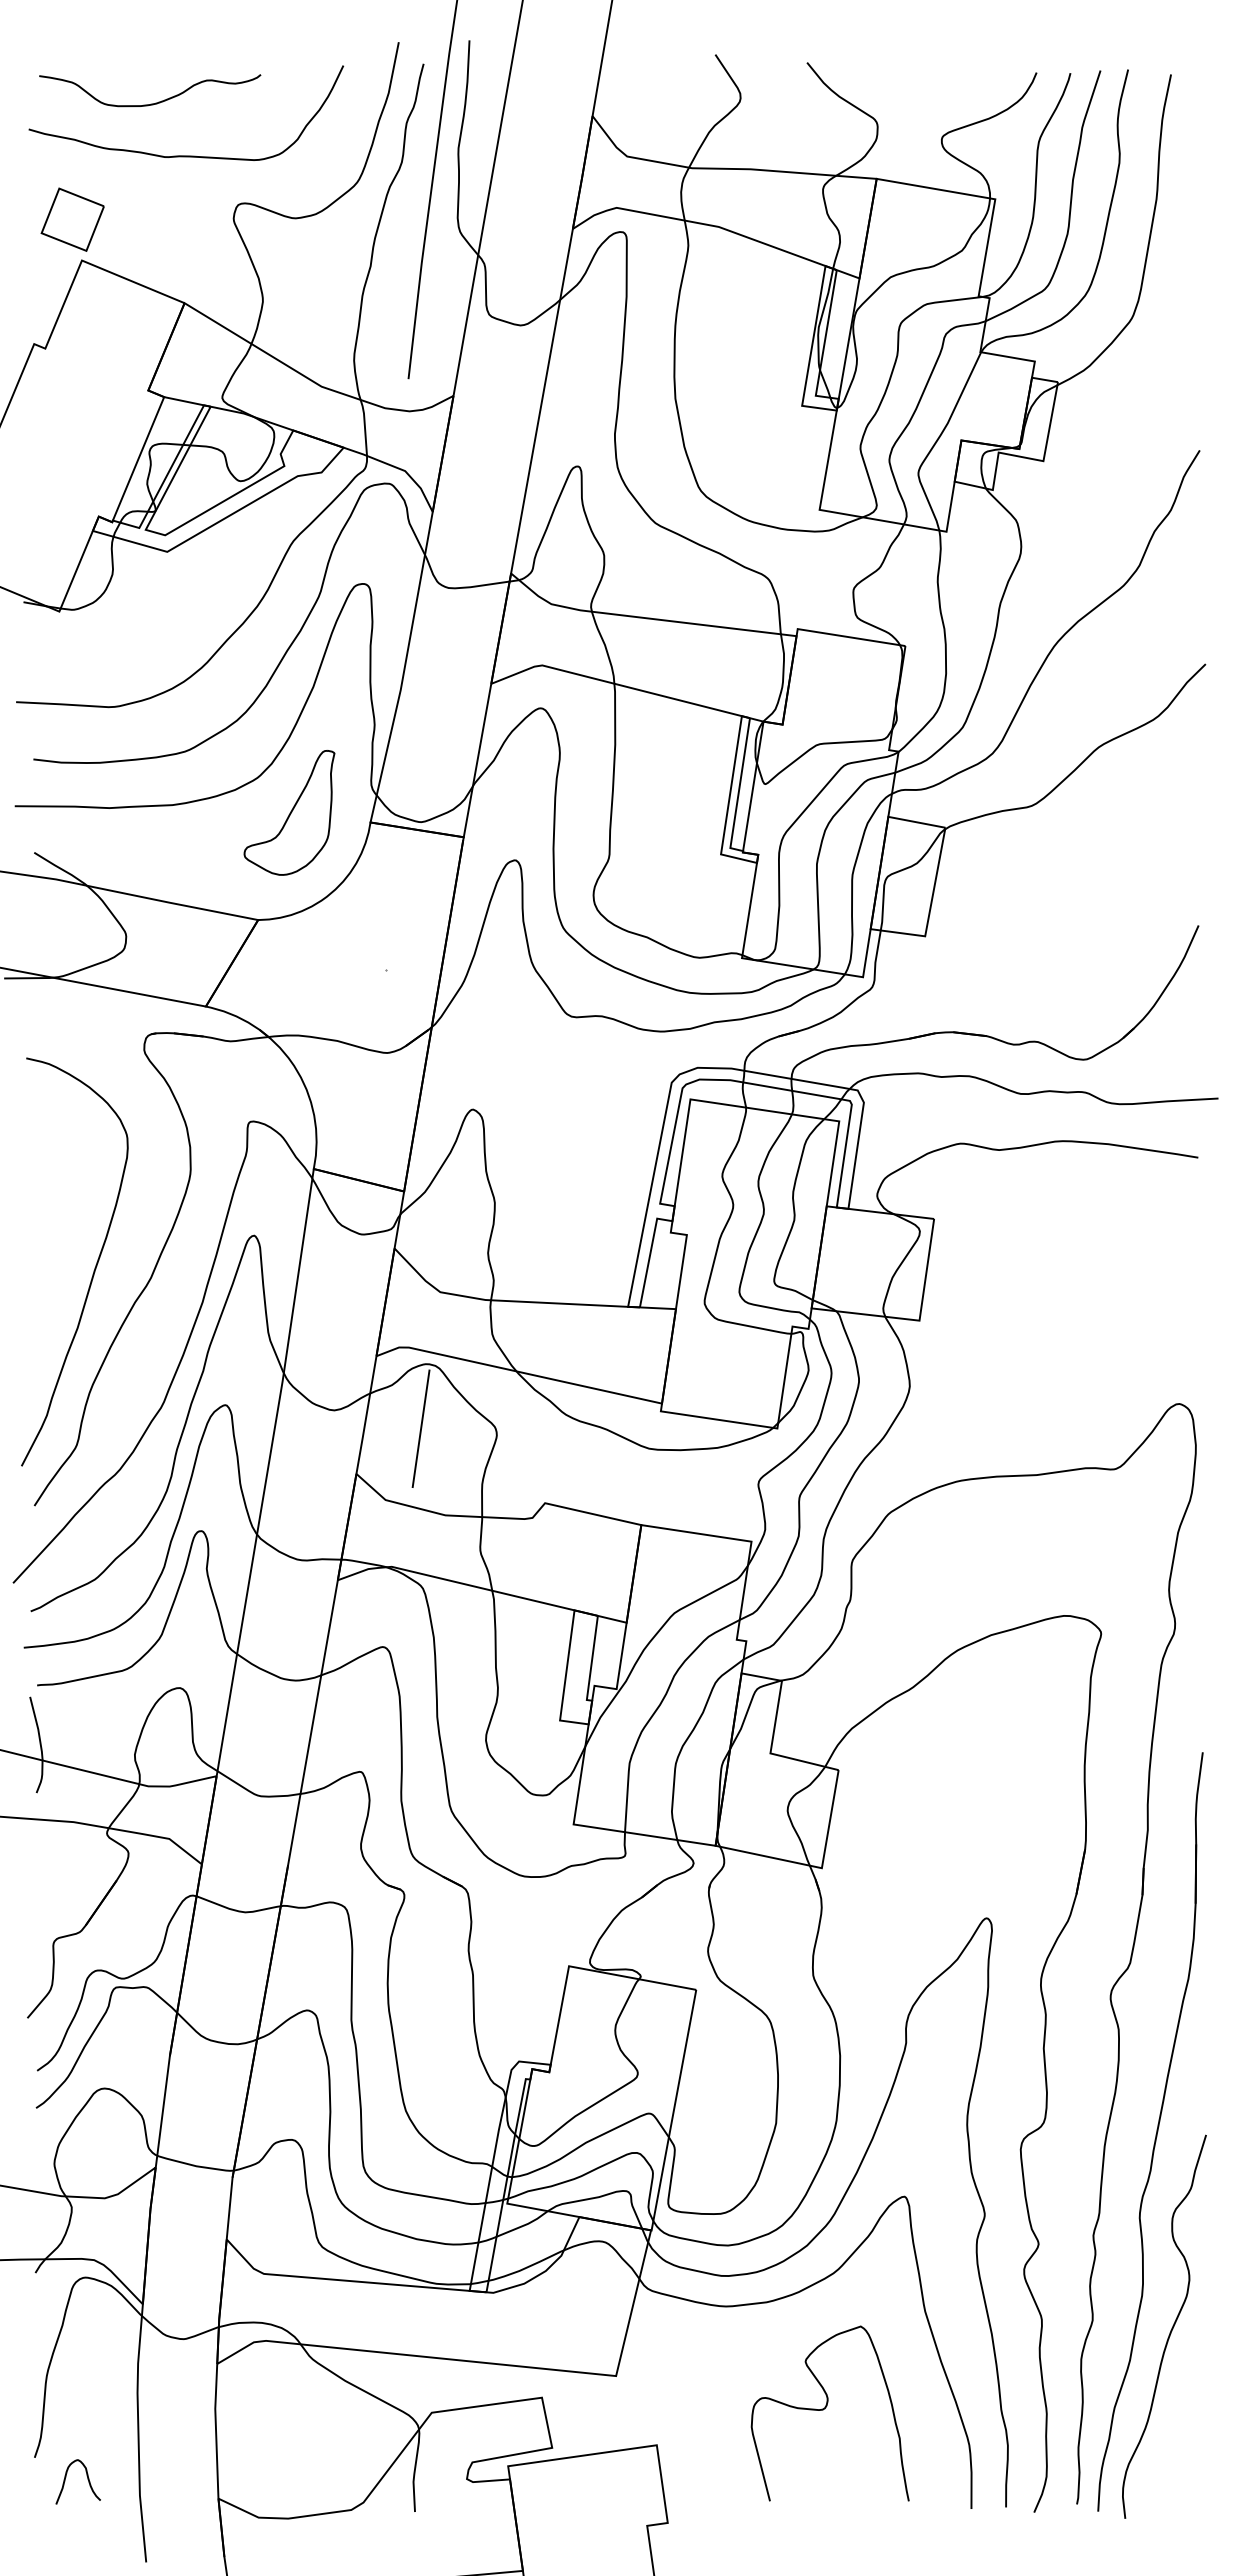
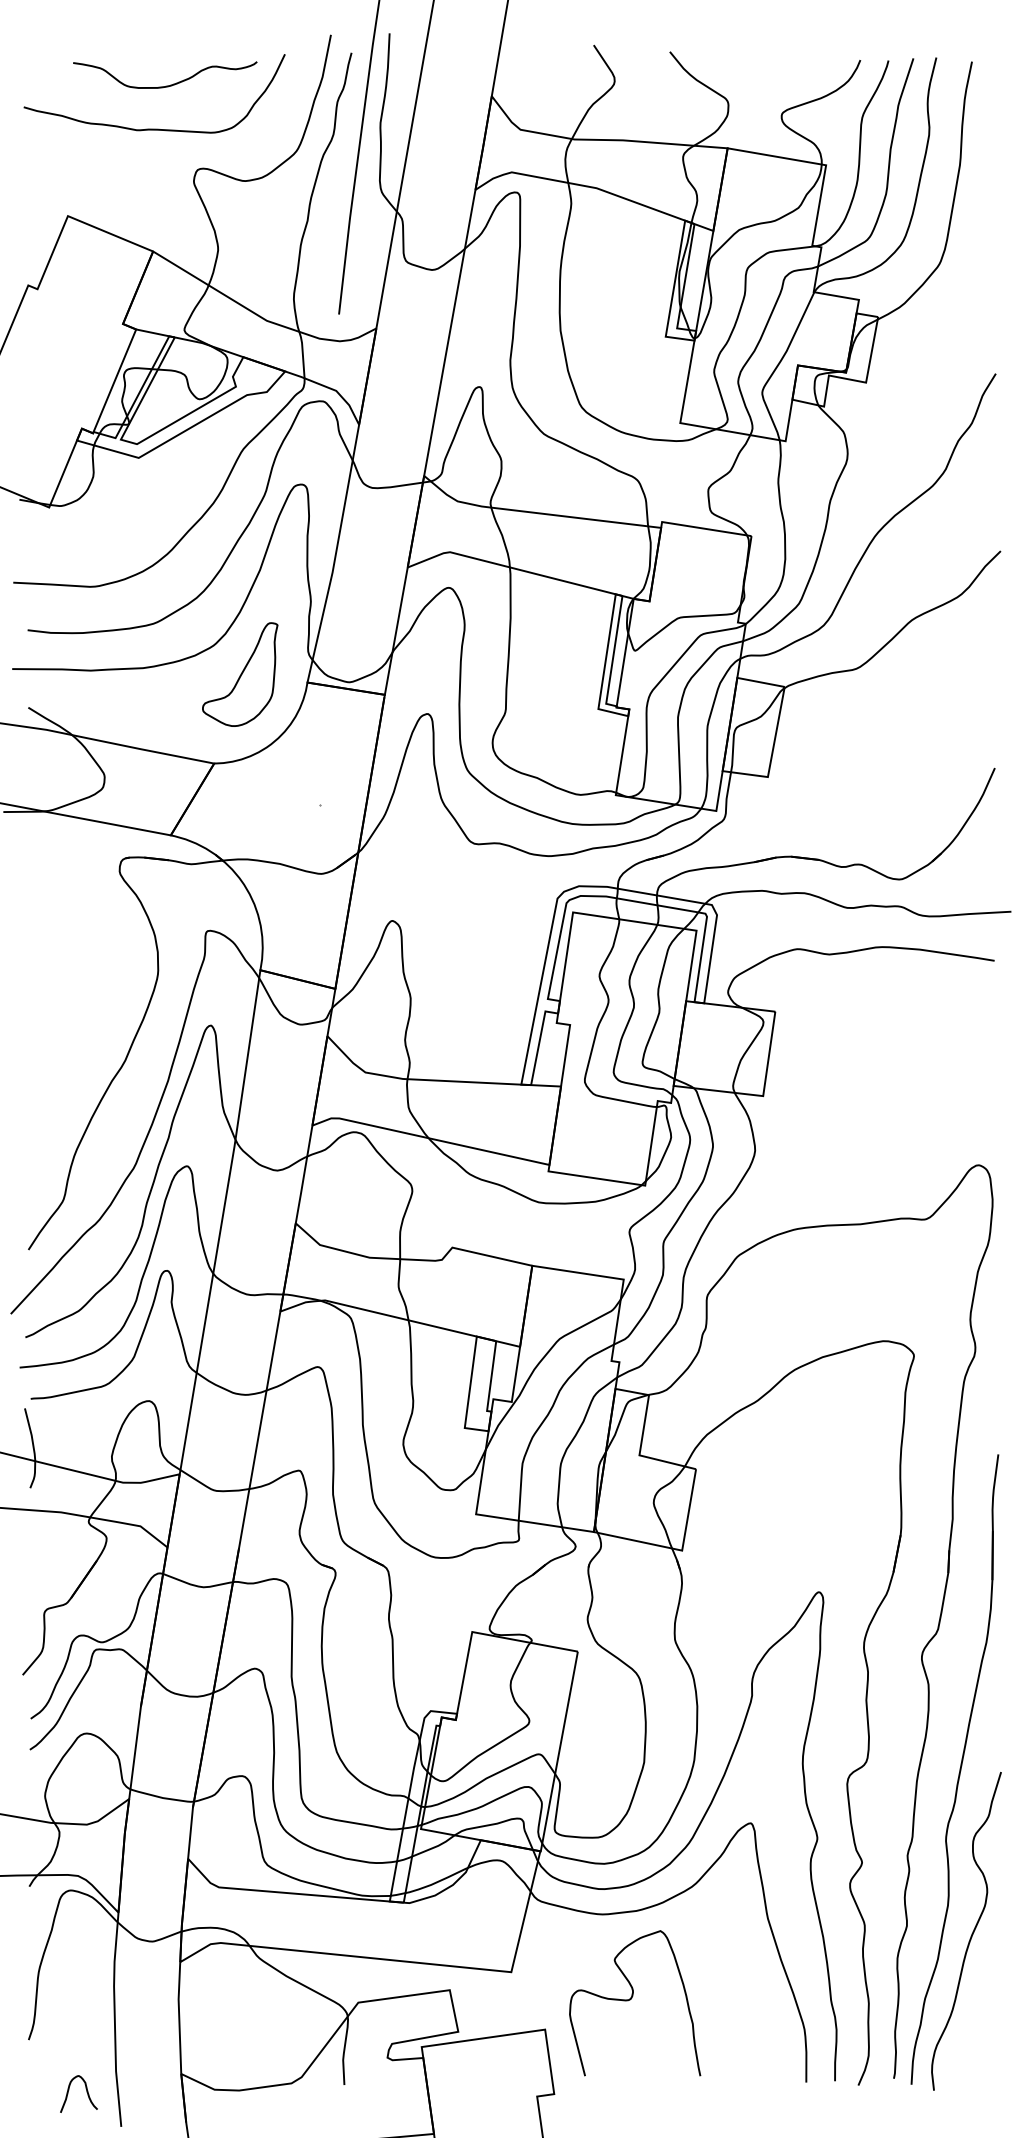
curve: (155, 102) -> (169, 84), moved
part: (72, 219) -> (60, 182), removed
curve: (94, 1267) -> (78, 1051), removed
line: (420, 1428) -> (348, 1185), removed
curve: (825, 2408) -> (631, 1999), moved
curve: (87, 2479) -> (86, 2092), moved

